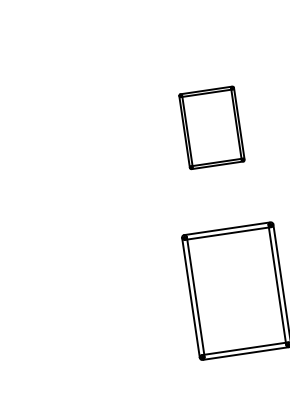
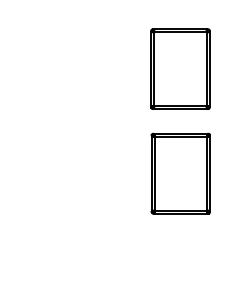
part: (211, 126) -> (180, 68), size x1.67

